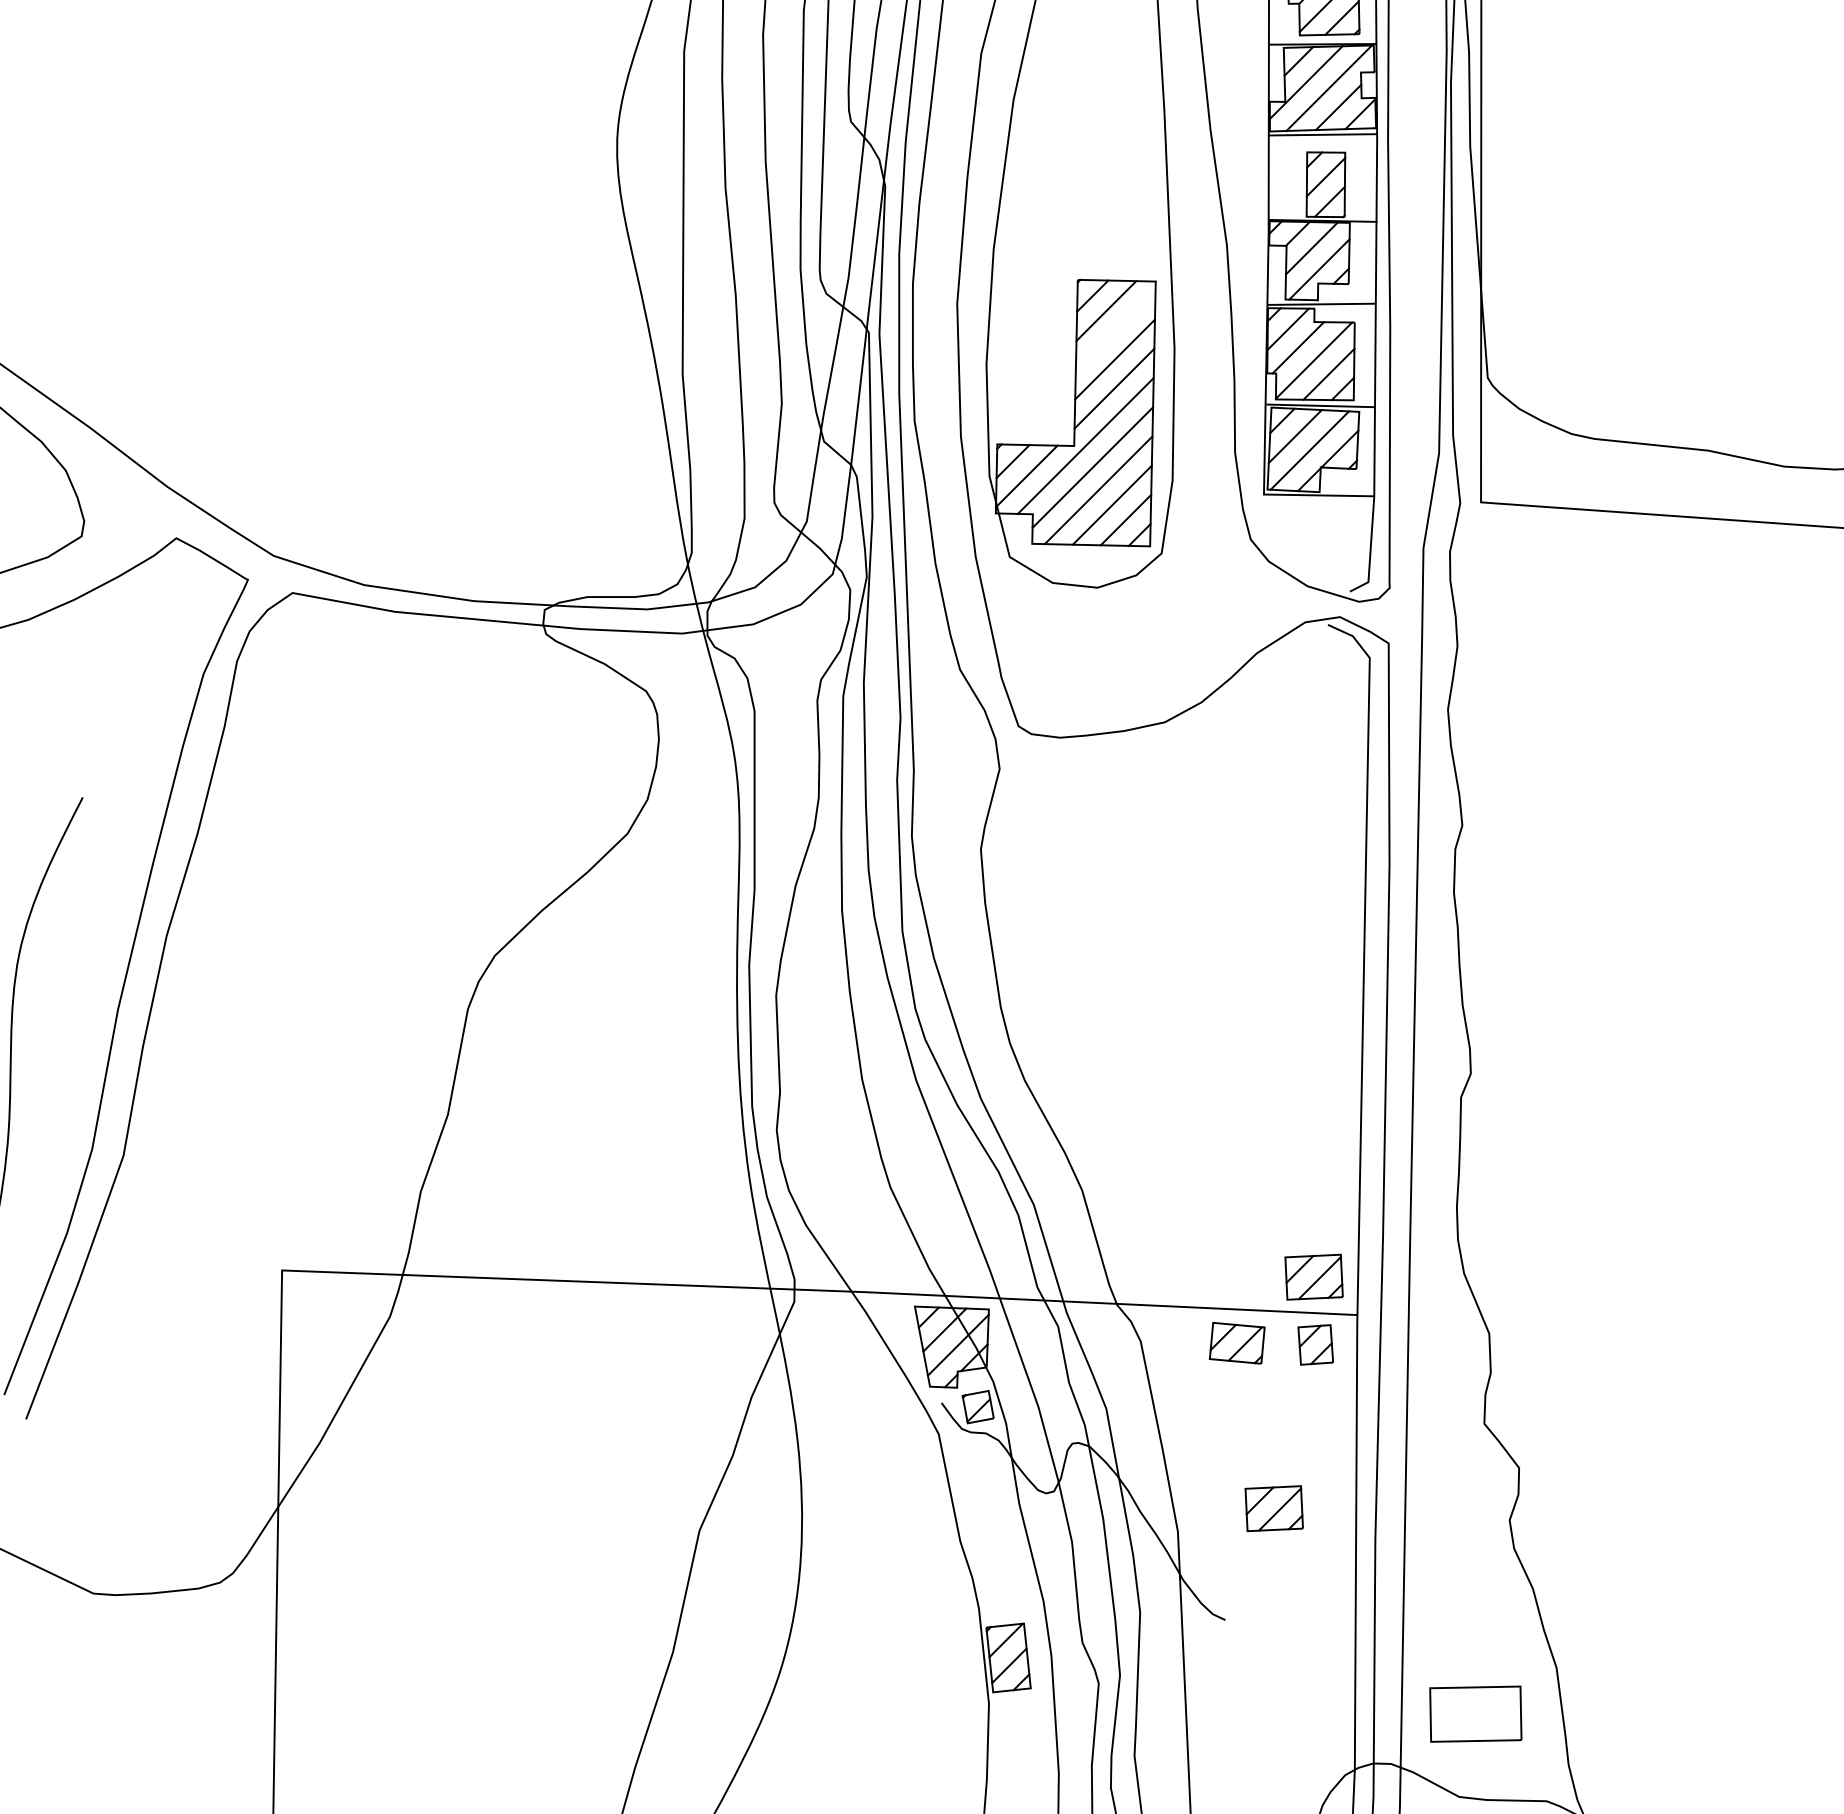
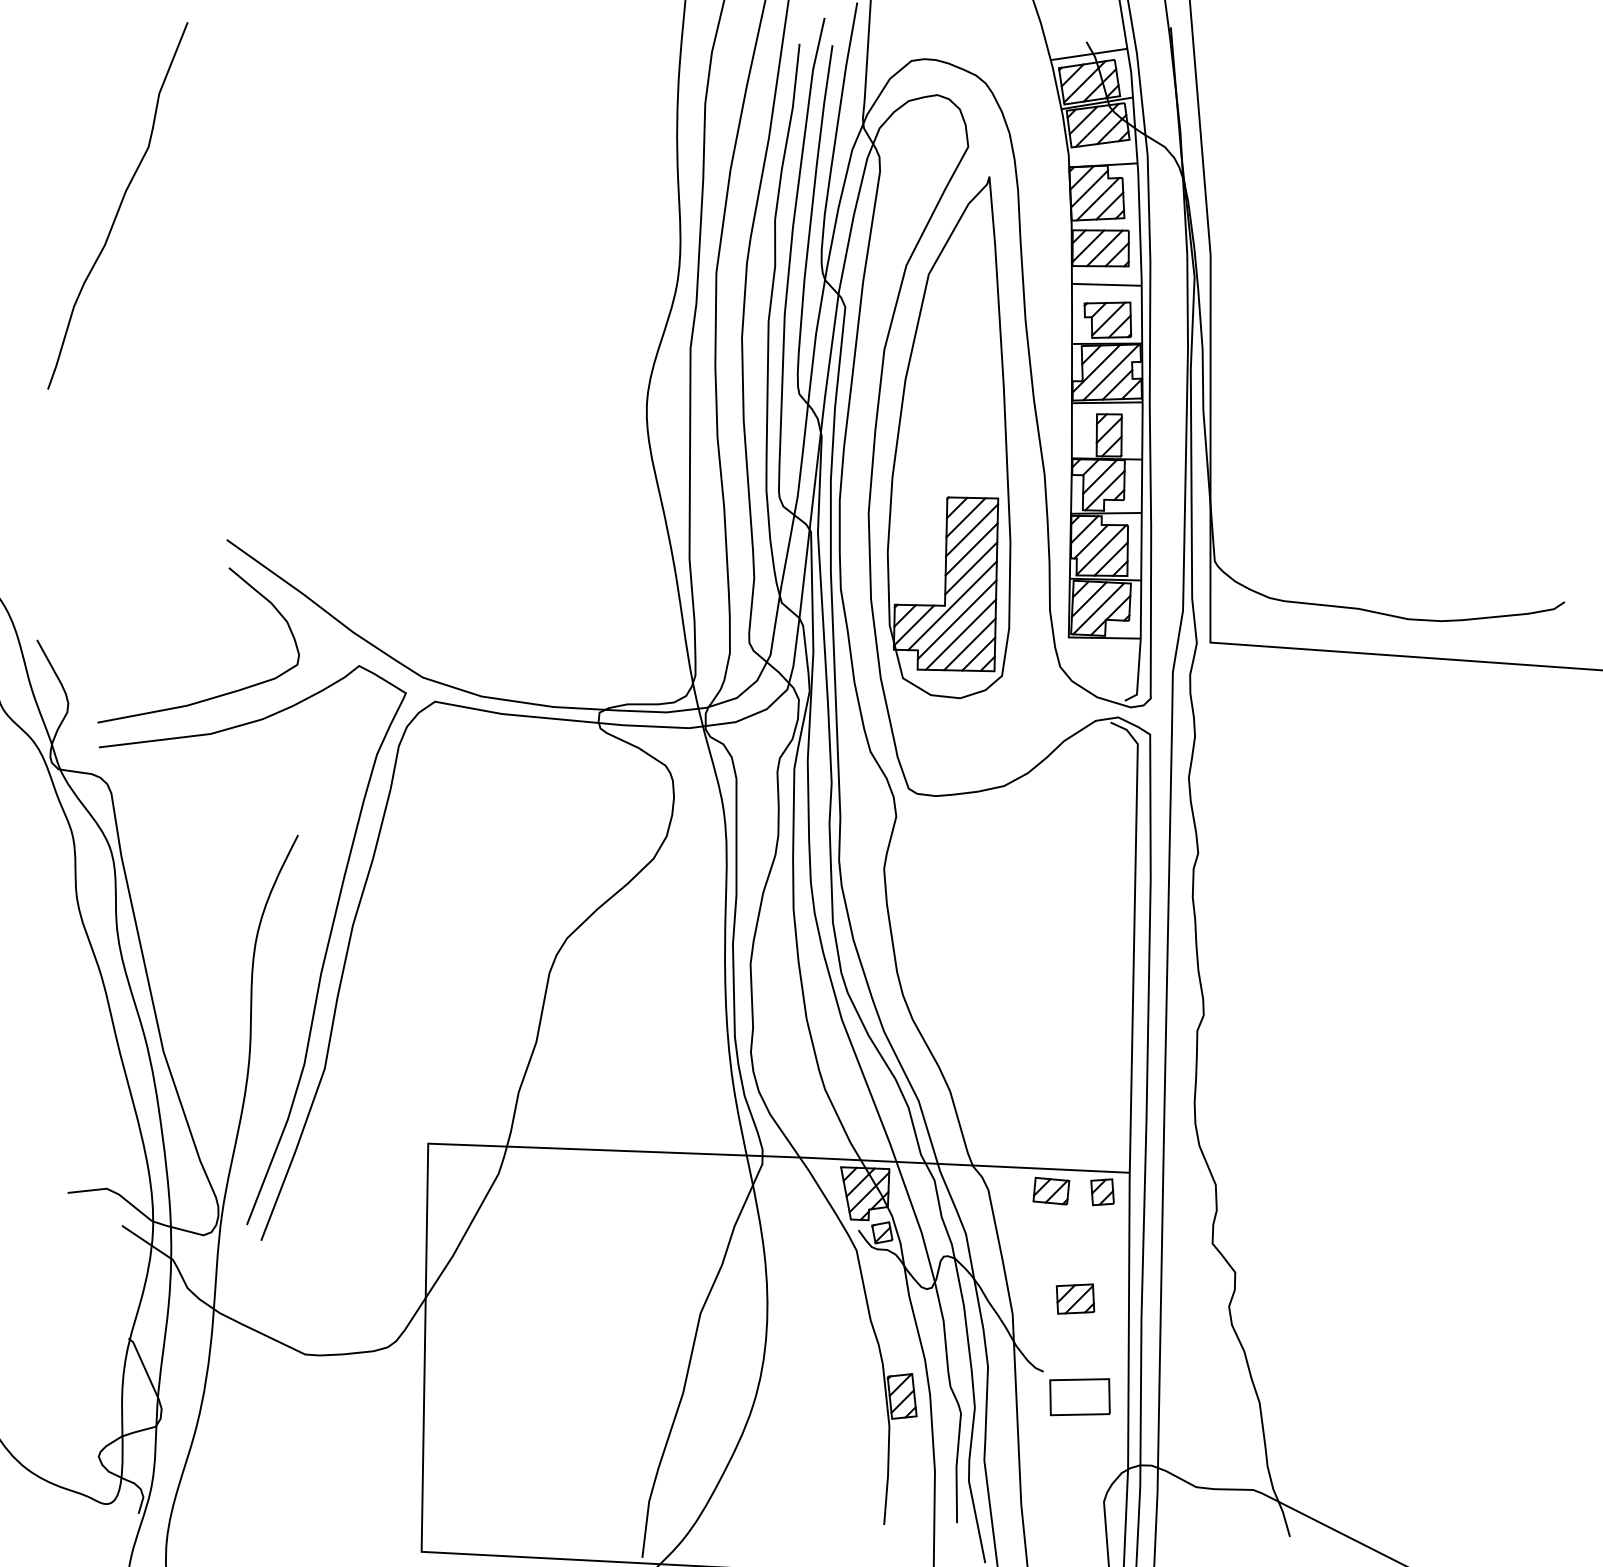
line: (1116, 330) -> (972, 530), added
part: (1314, 1276) -> (1101, 1147), removed
part: (1475, 1714) -> (1079, 1397), moved

